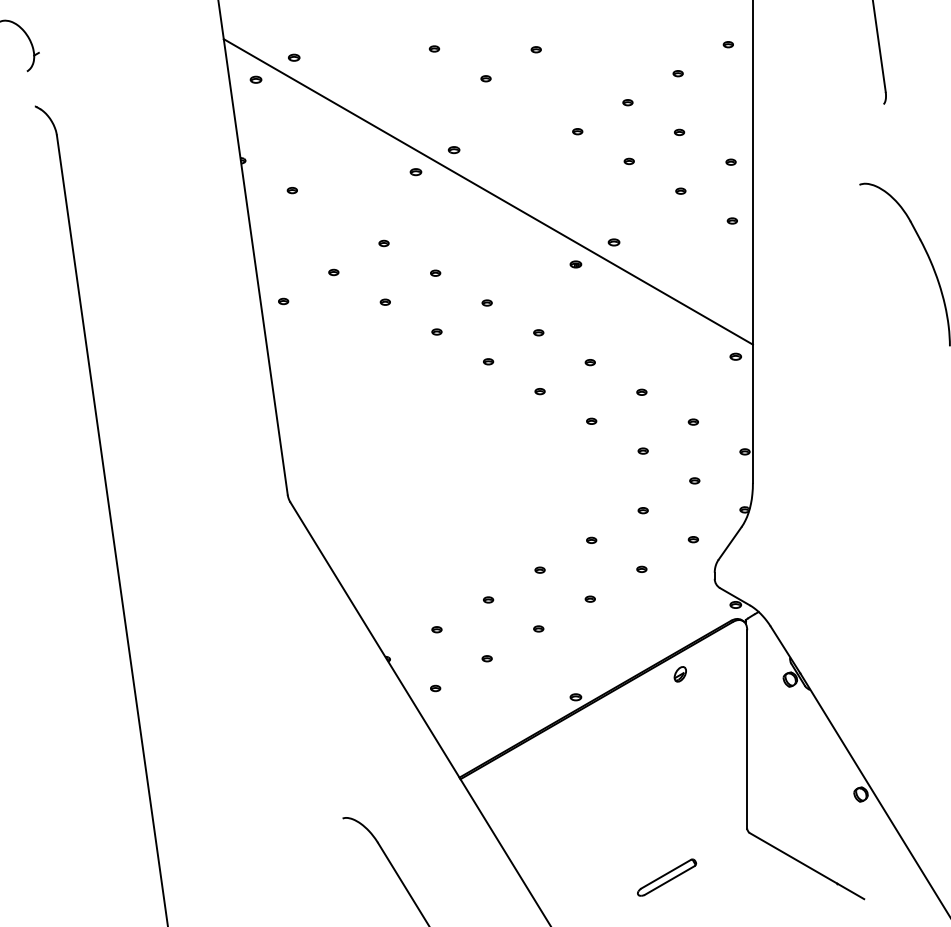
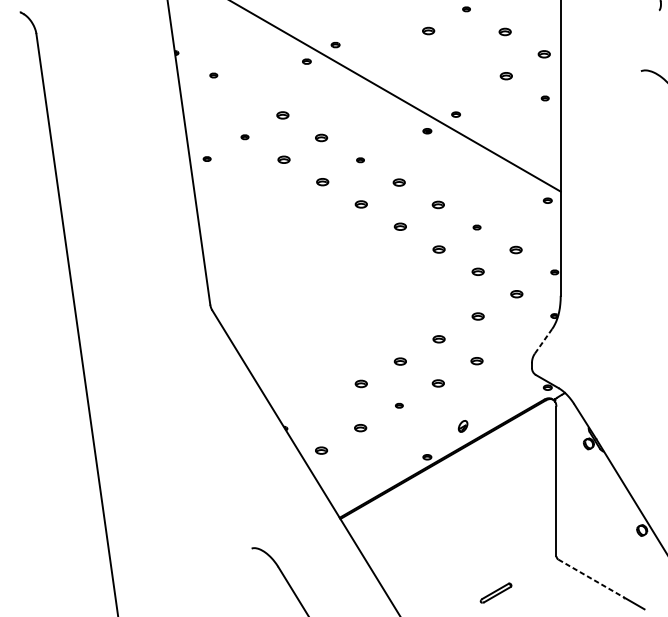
part: (577, 131) -> (428, 31), size x1.6
part: (679, 131) -> (505, 31), size x1.6
part: (628, 160) -> (466, 52), removed
part: (730, 161) -> (543, 53), size x1.6
part: (680, 190) -> (506, 75), size x1.6
part: (383, 243) -> (282, 115), size x1.6
part: (435, 272) -> (321, 137), size x1.6
part: (384, 301) -> (283, 159), size x1.6
part: (436, 331) -> (322, 181), size x1.6
part: (538, 332) -> (399, 182), size x1.6
part: (488, 361) -> (361, 204), size x1.6
part: (589, 362) -> (437, 205), size x1.6
part: (539, 391) -> (399, 226), size x1.6
part: (591, 420) -> (439, 248), size x1.6
part: (692, 421) -> (515, 249), size x1.6
part: (642, 450) -> (477, 271), size x1.6
part: (694, 480) -> (516, 293), size x1.6
part: (642, 510) -> (477, 316), size x1.6
part: (591, 539) -> (439, 338), size x1.6
part: (692, 539) -> (515, 338), removed
line: (730, 543) -> (543, 341), solid -> dashed
part: (641, 568) -> (476, 360), size x1.6
part: (539, 569) -> (399, 361), size x1.6
part: (589, 598) -> (437, 382), size x1.6
part: (488, 599) -> (361, 383), size x1.6
part: (436, 629) -> (322, 406), removed
part: (486, 658) -> (360, 428), size x1.6
part: (679, 674) -> (462, 426), moved
part: (435, 688) -> (321, 450), size x1.6
line: (793, 858) -> (591, 578), solid -> dashed
part: (667, 877) -> (496, 593), size x0.7

